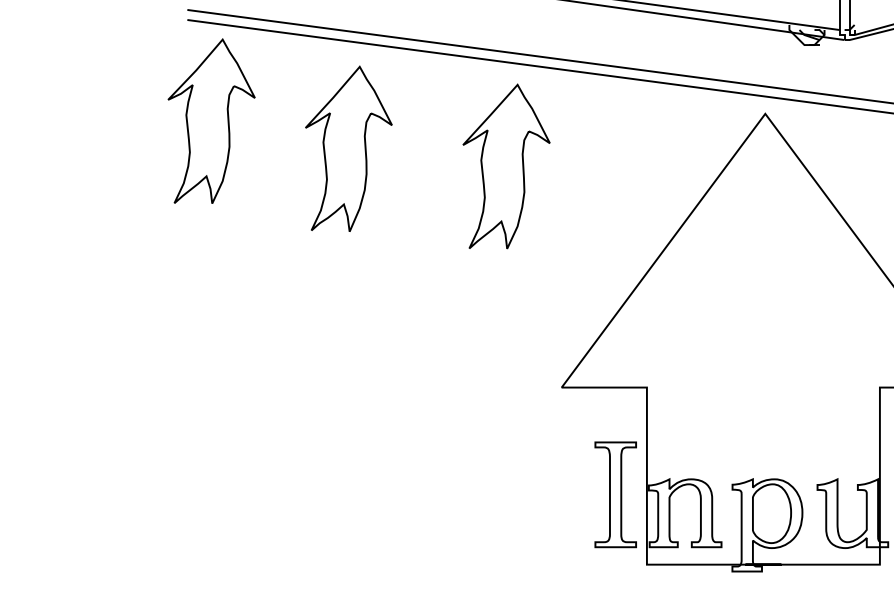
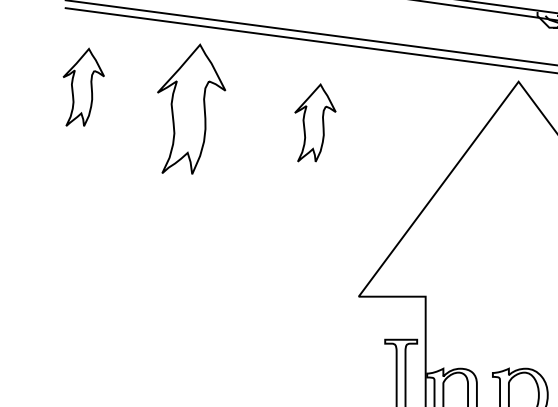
part: (211, 120) -> (83, 86), size x0.6
part: (506, 166) -> (315, 123), size x0.6

